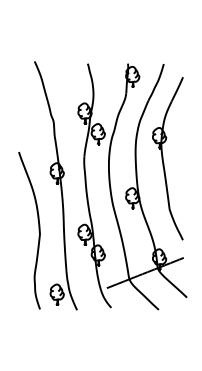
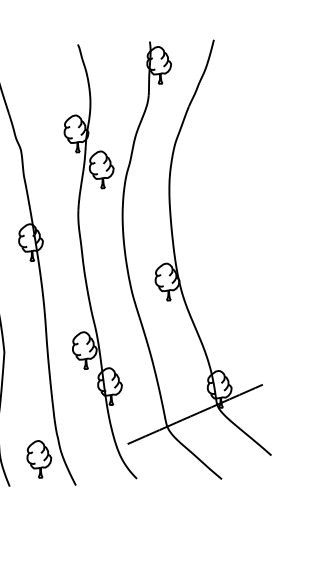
part: (167, 158) -> (226, 208), removed

